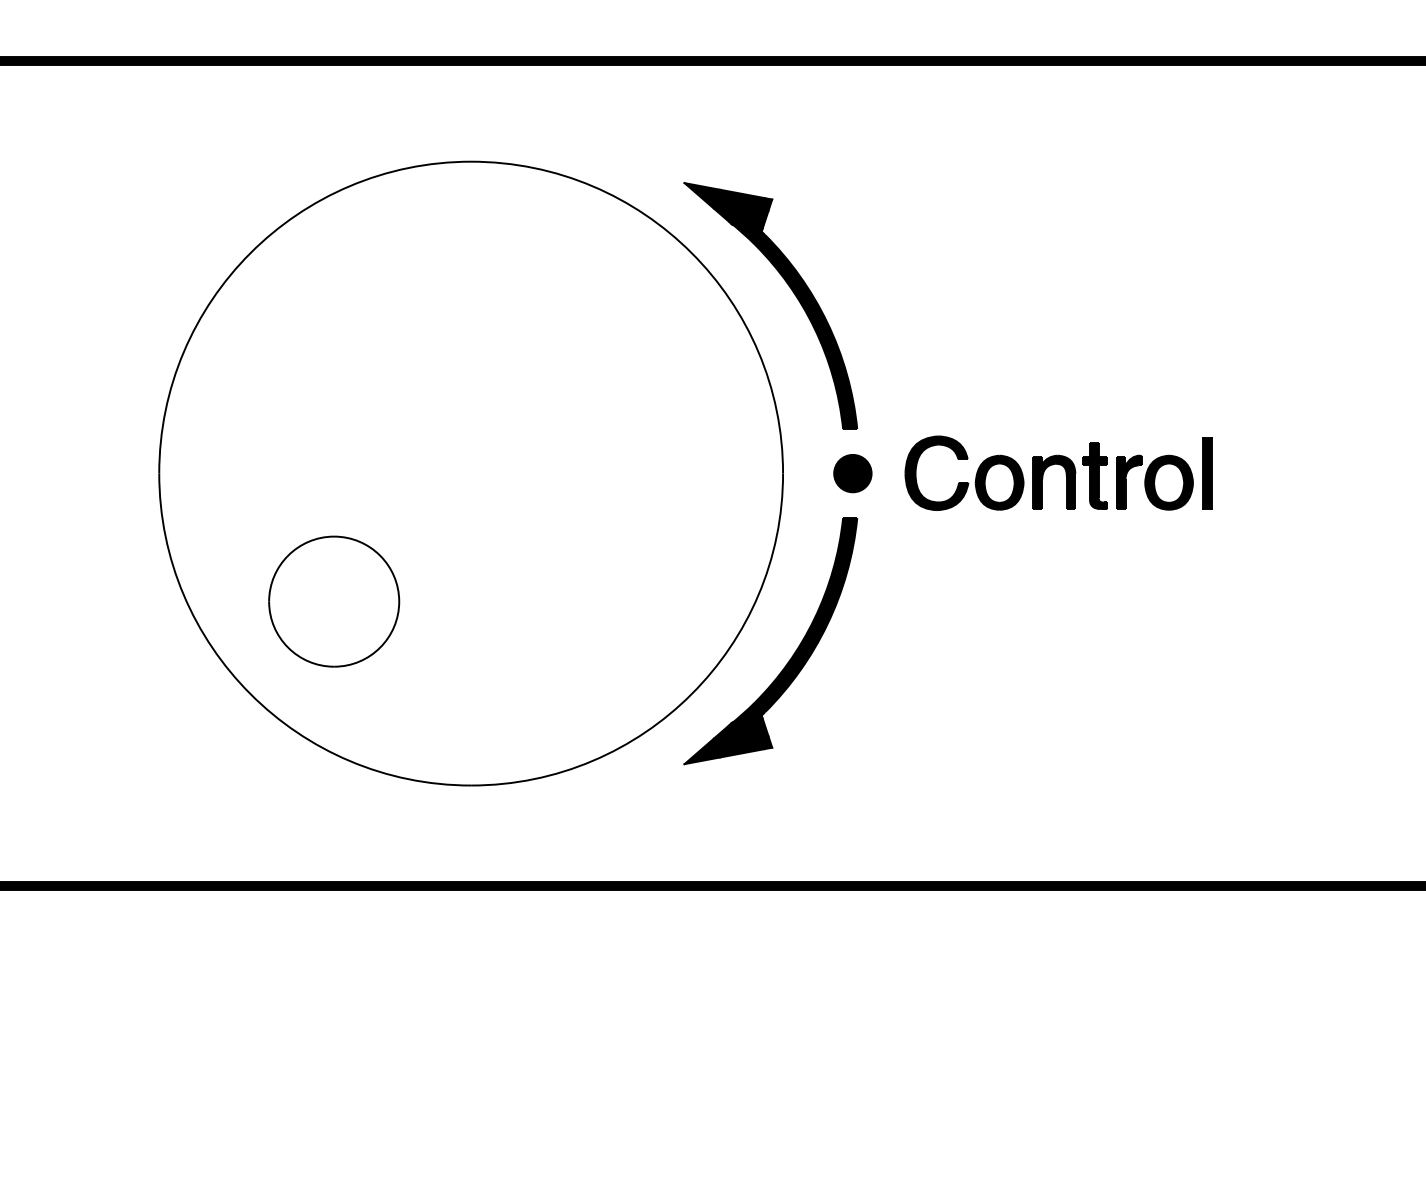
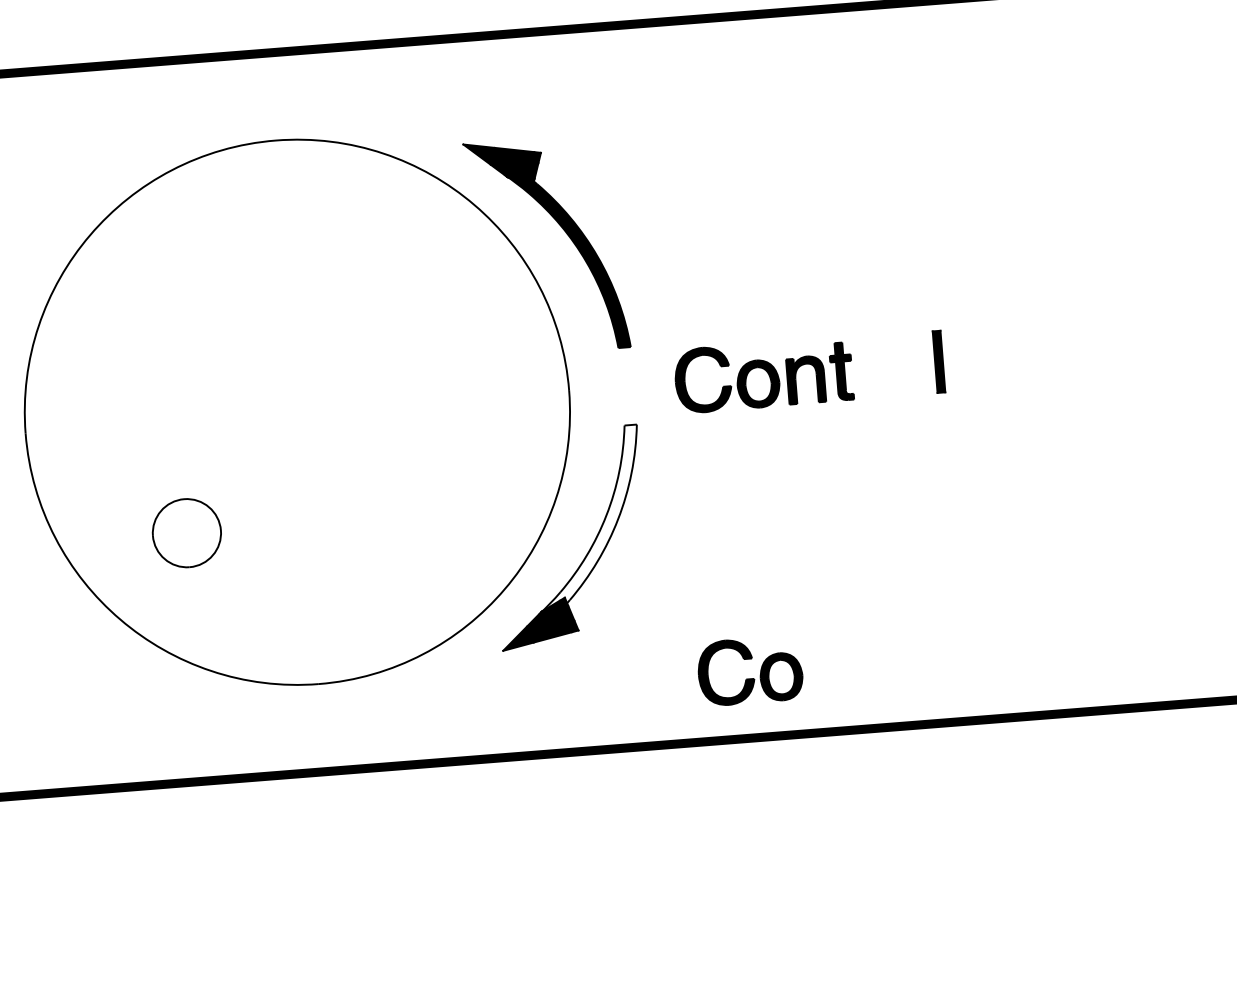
part: (852, 473) -> (629, 386), removed
part: (1154, 482) -> (893, 373), removed
part: (334, 601) -> (187, 533), size x0.6
fill: (792, 630) -> (588, 526), removed
part: (964, 818) -> (750, 678), added

